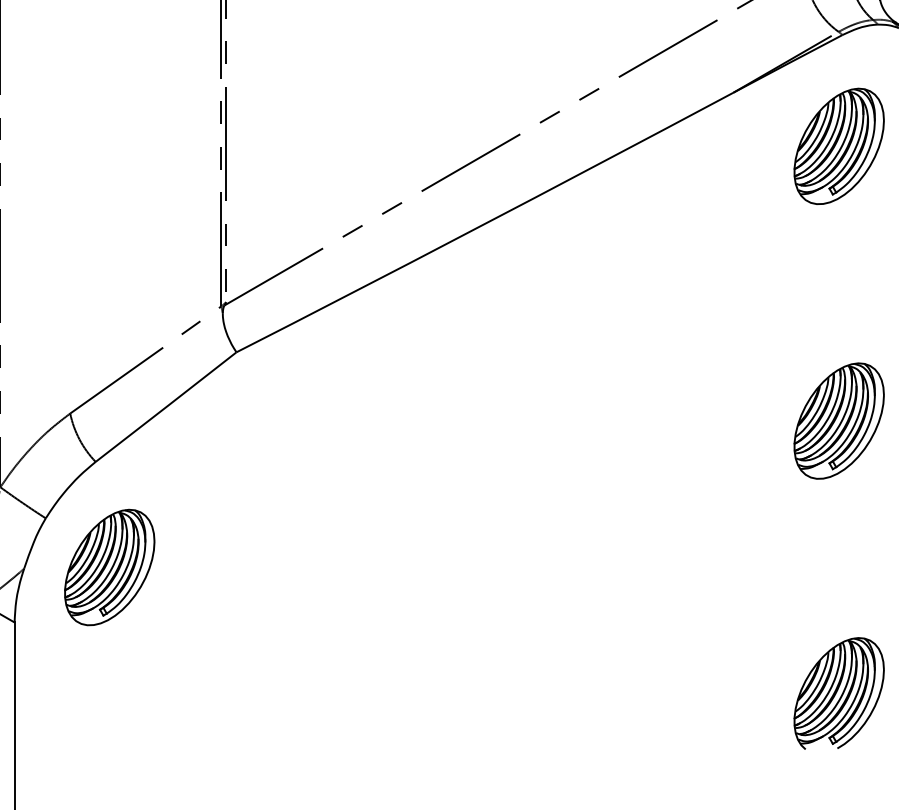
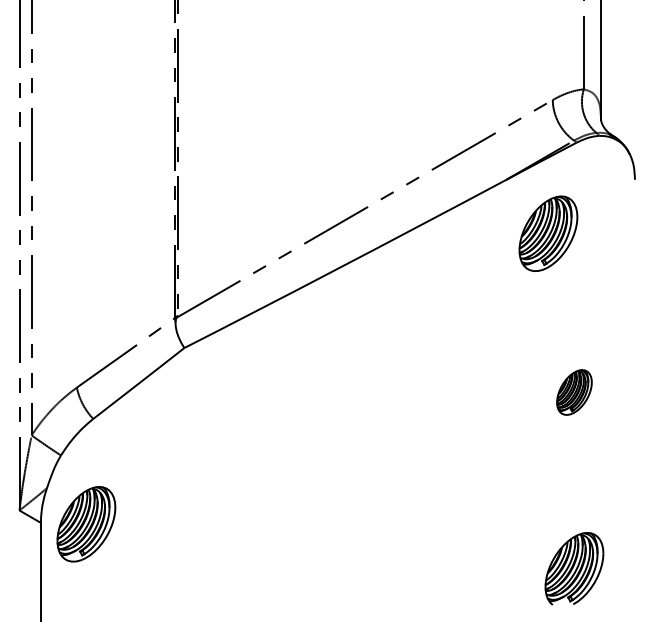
part: (839, 146) -> (548, 233), moved
part: (839, 421) -> (574, 392), size x0.6
part: (109, 567) -> (86, 524), moved

